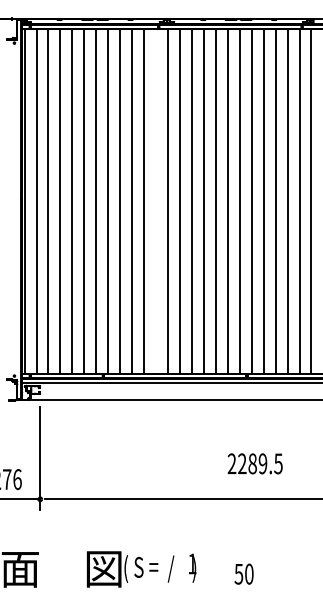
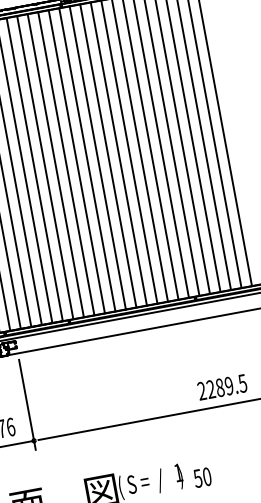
line: (156, 200) -> (87, 159), added
text: (254, 463) -> (221, 387), moved
text: (243, 573) -> (201, 477), moved

